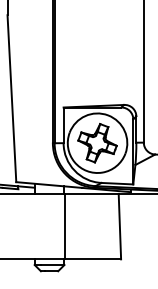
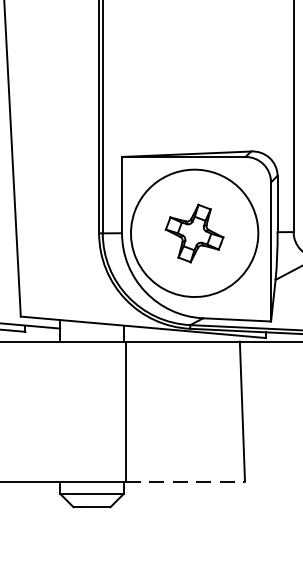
part: (97, 143) -> (194, 233), size x0.7
line: (93, 259) -> (185, 482), solid -> dashed

